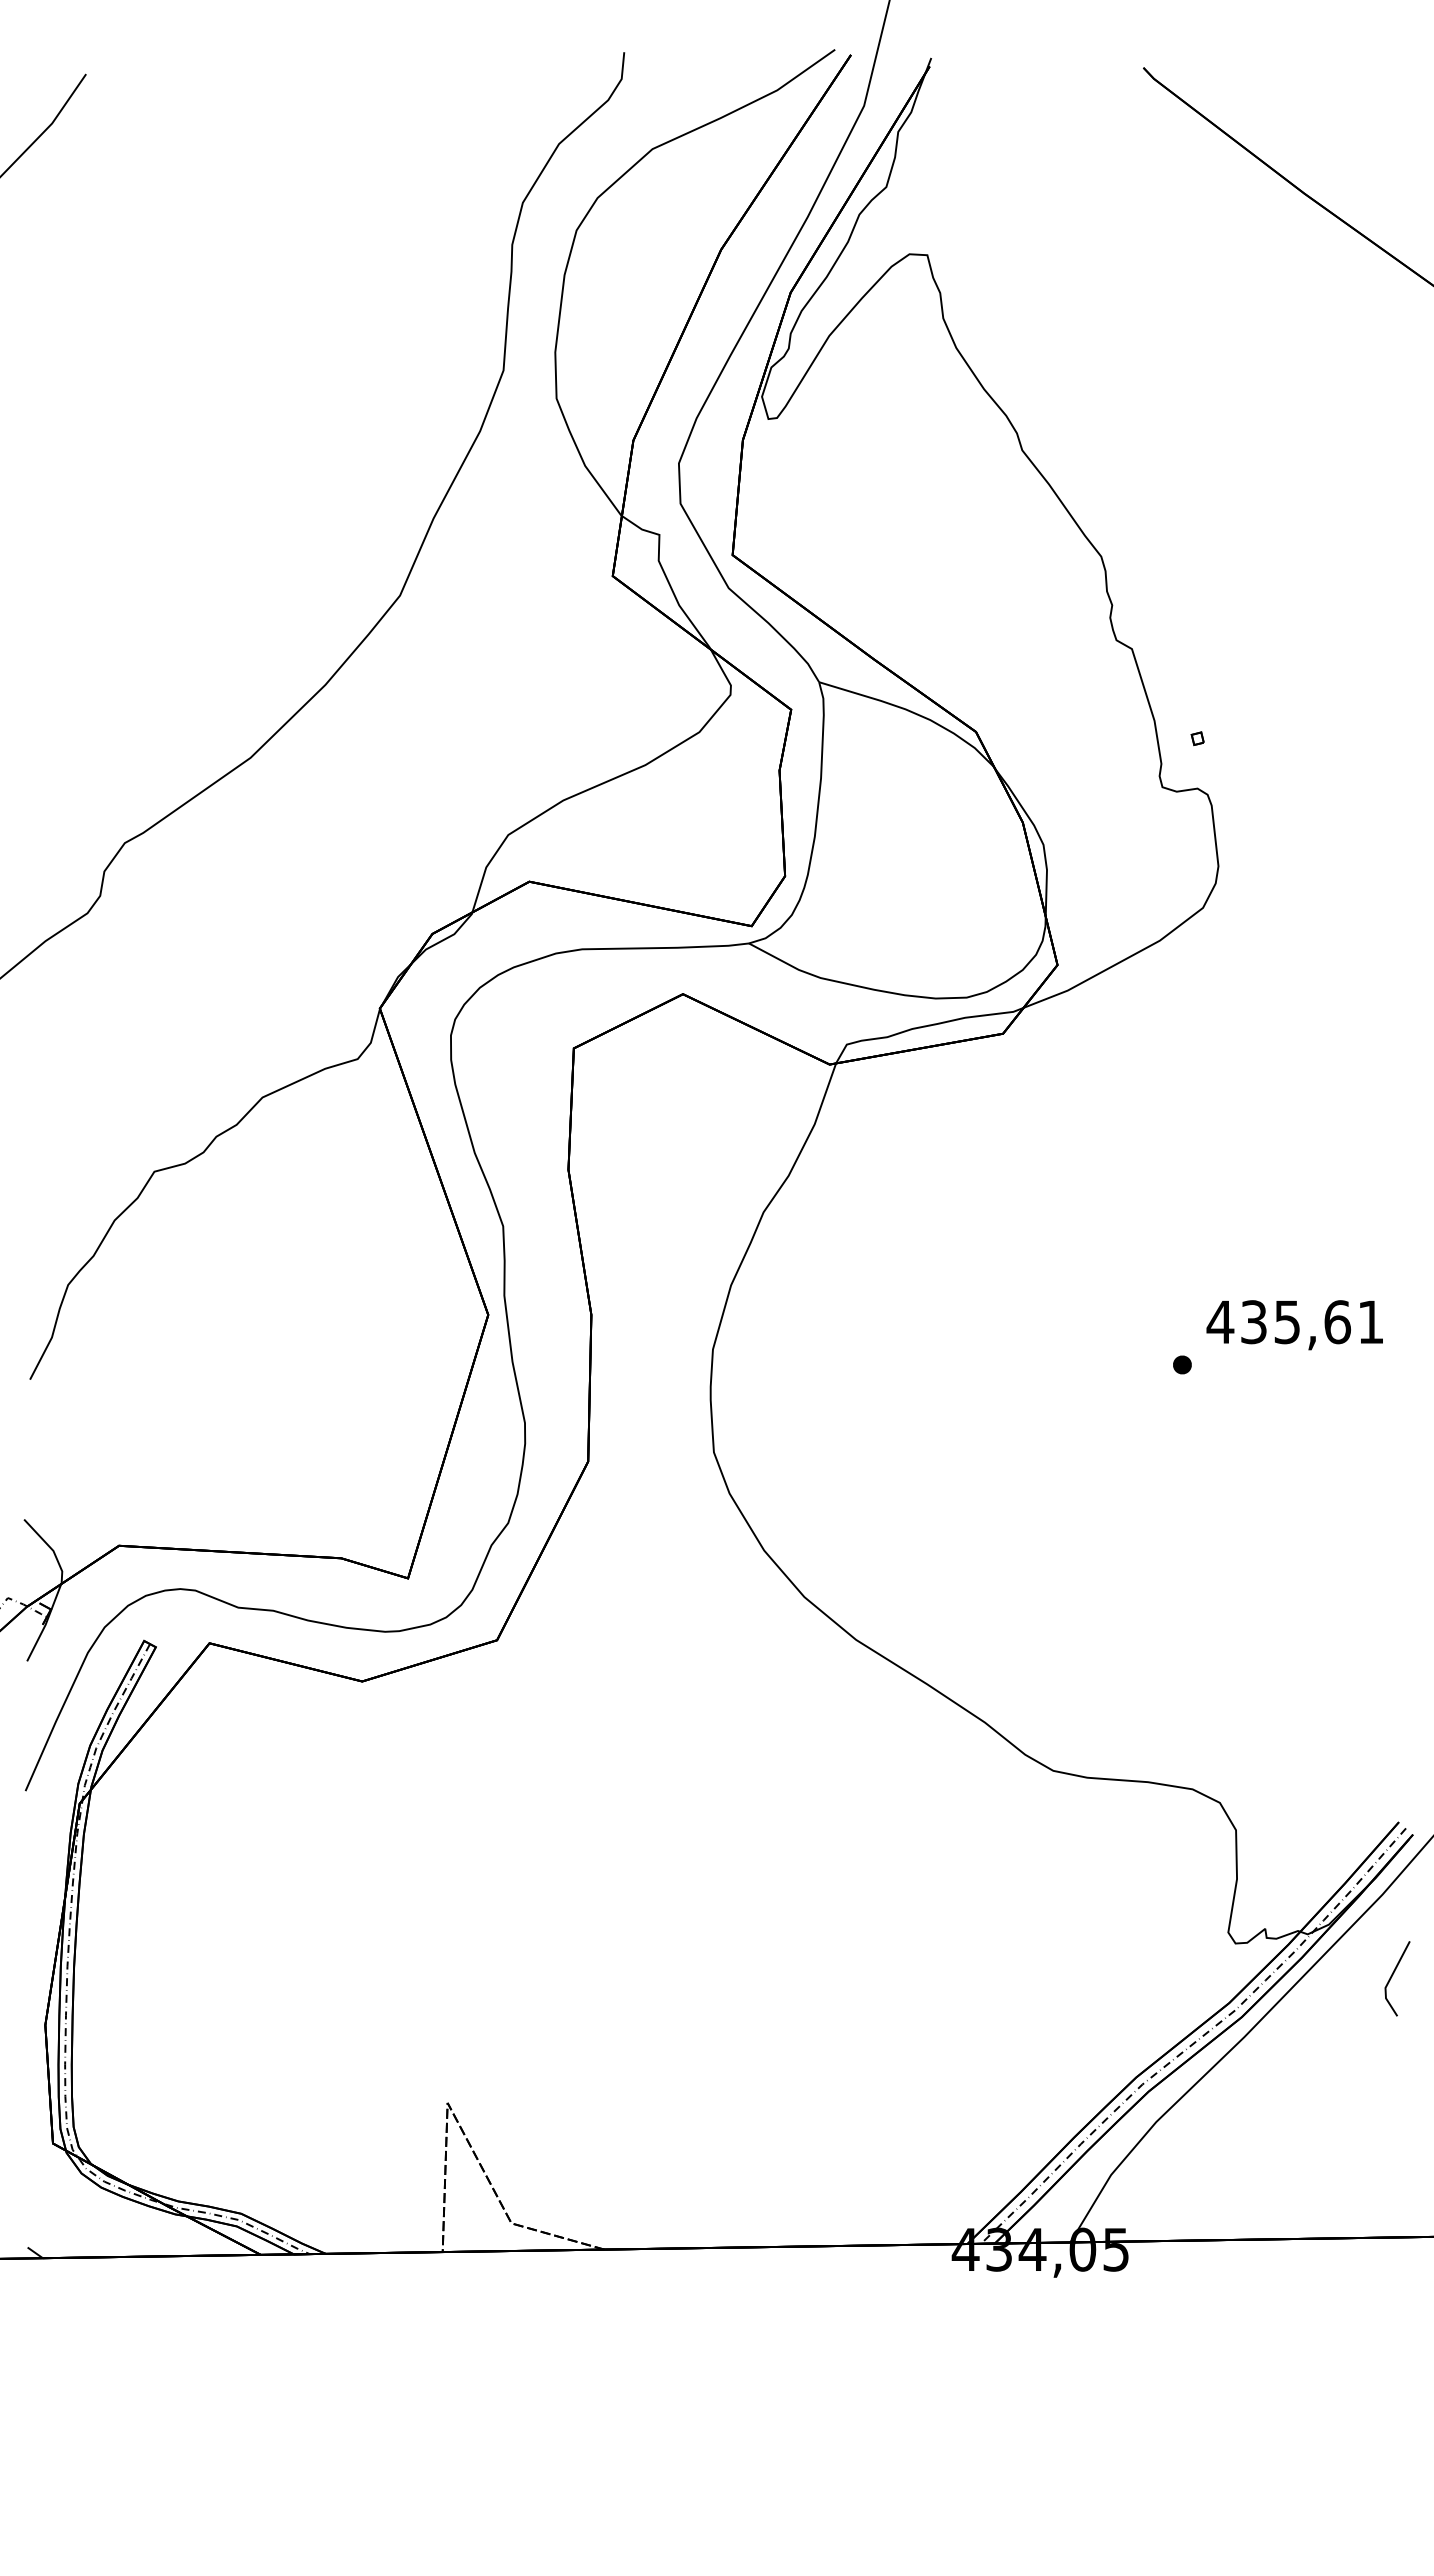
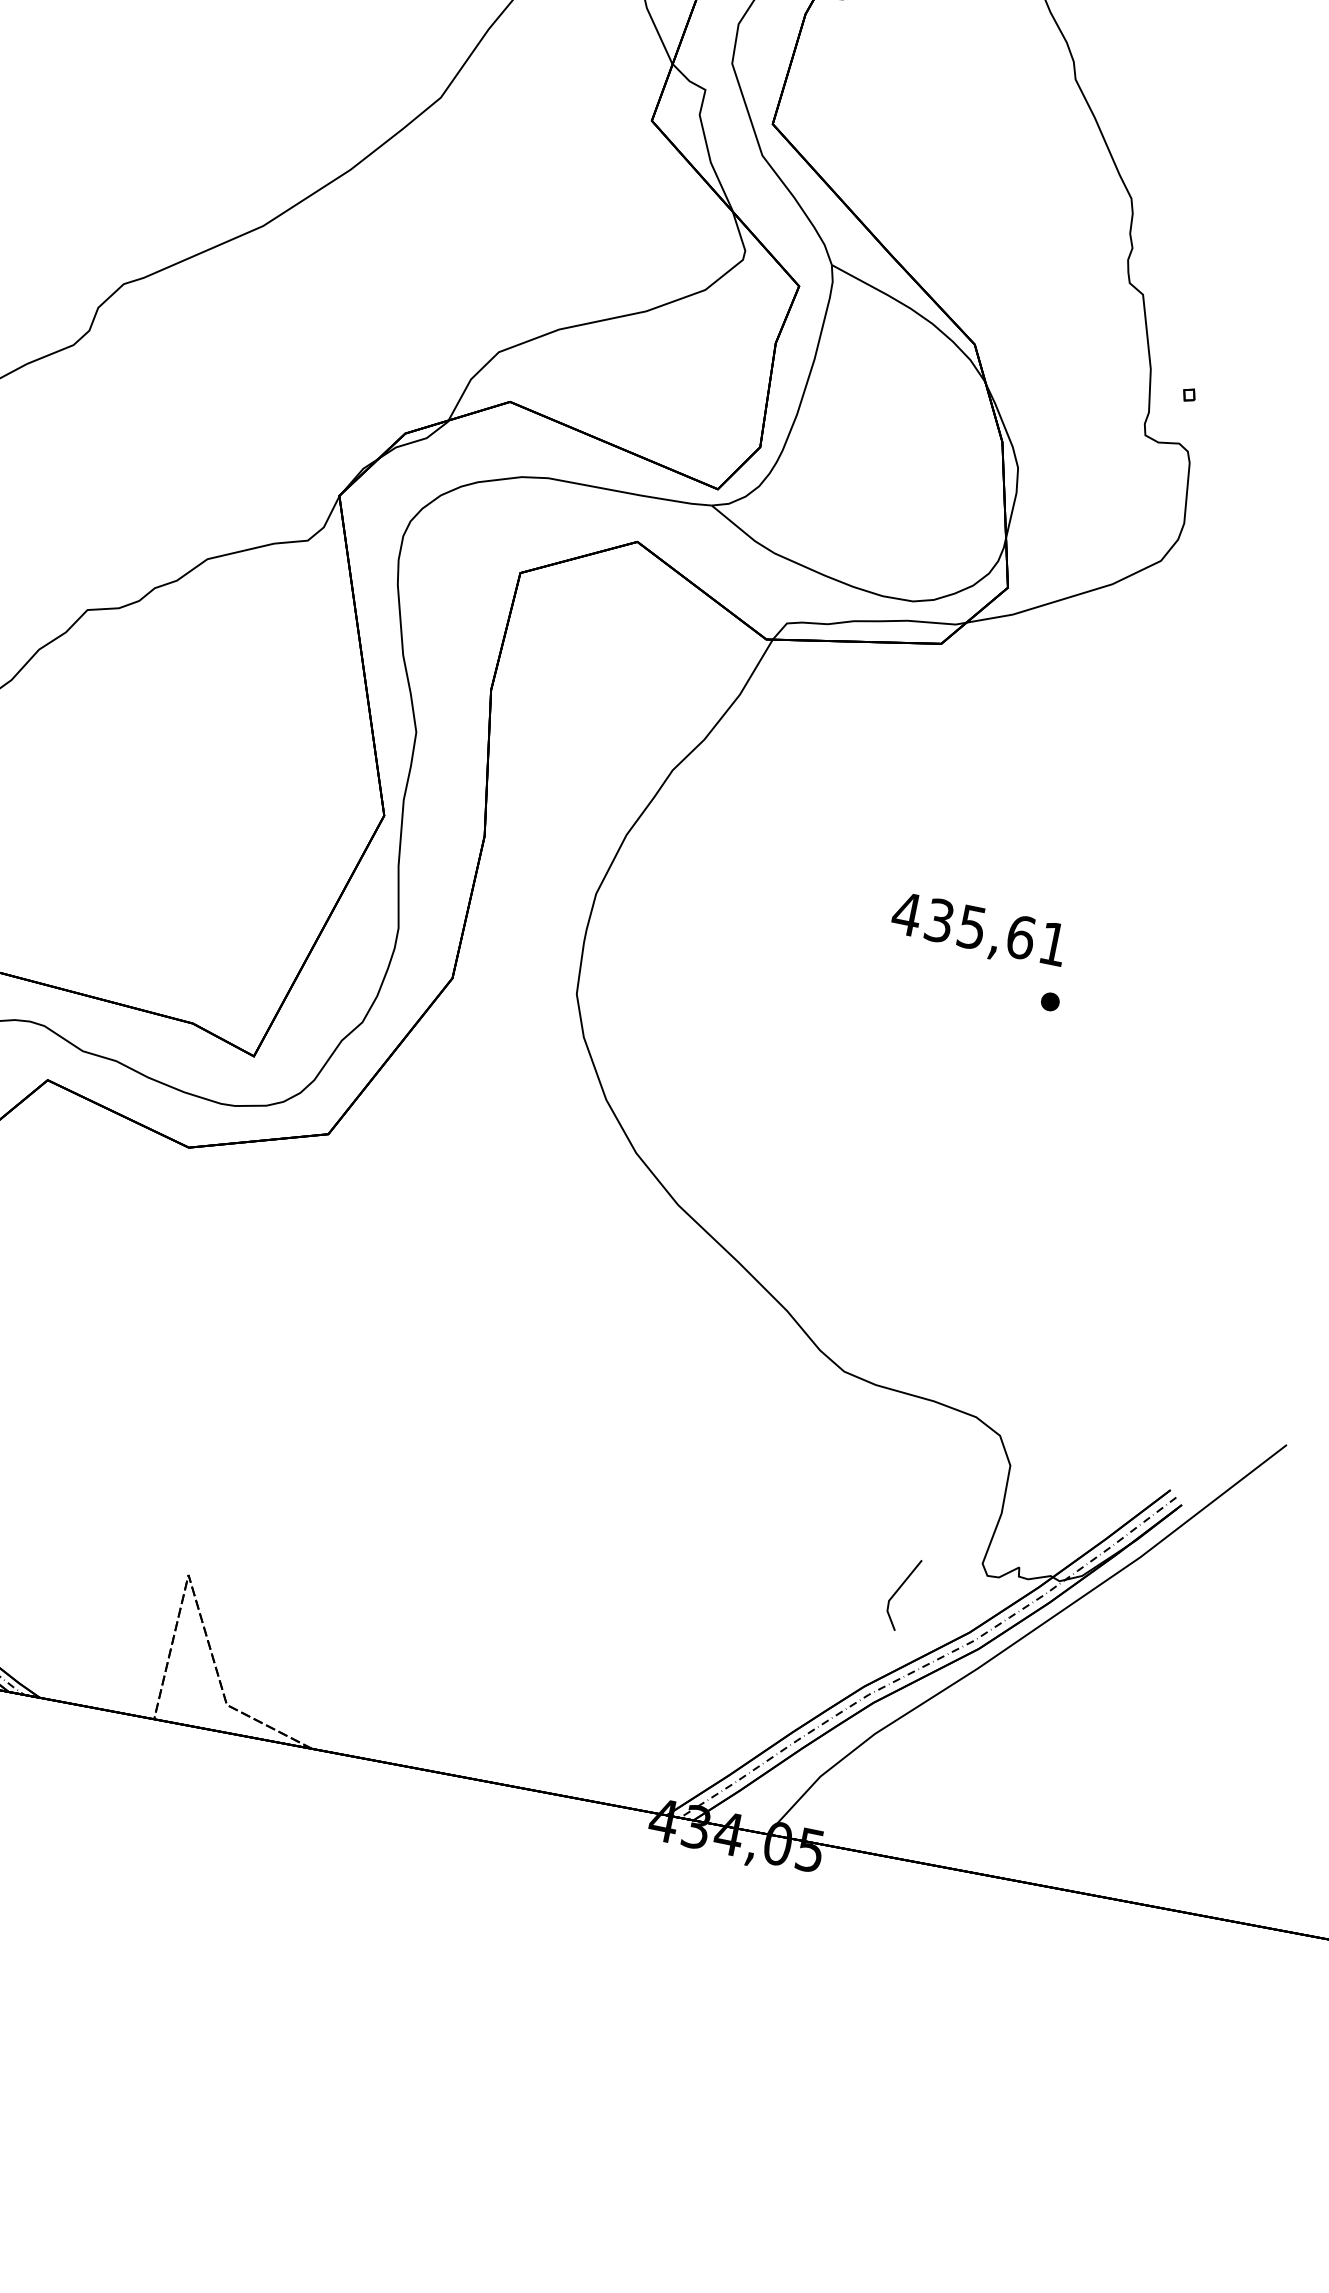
text: (1294, 1325) -> (978, 932), moved
line: (1393, 1975) -> (899, 1590), moved

